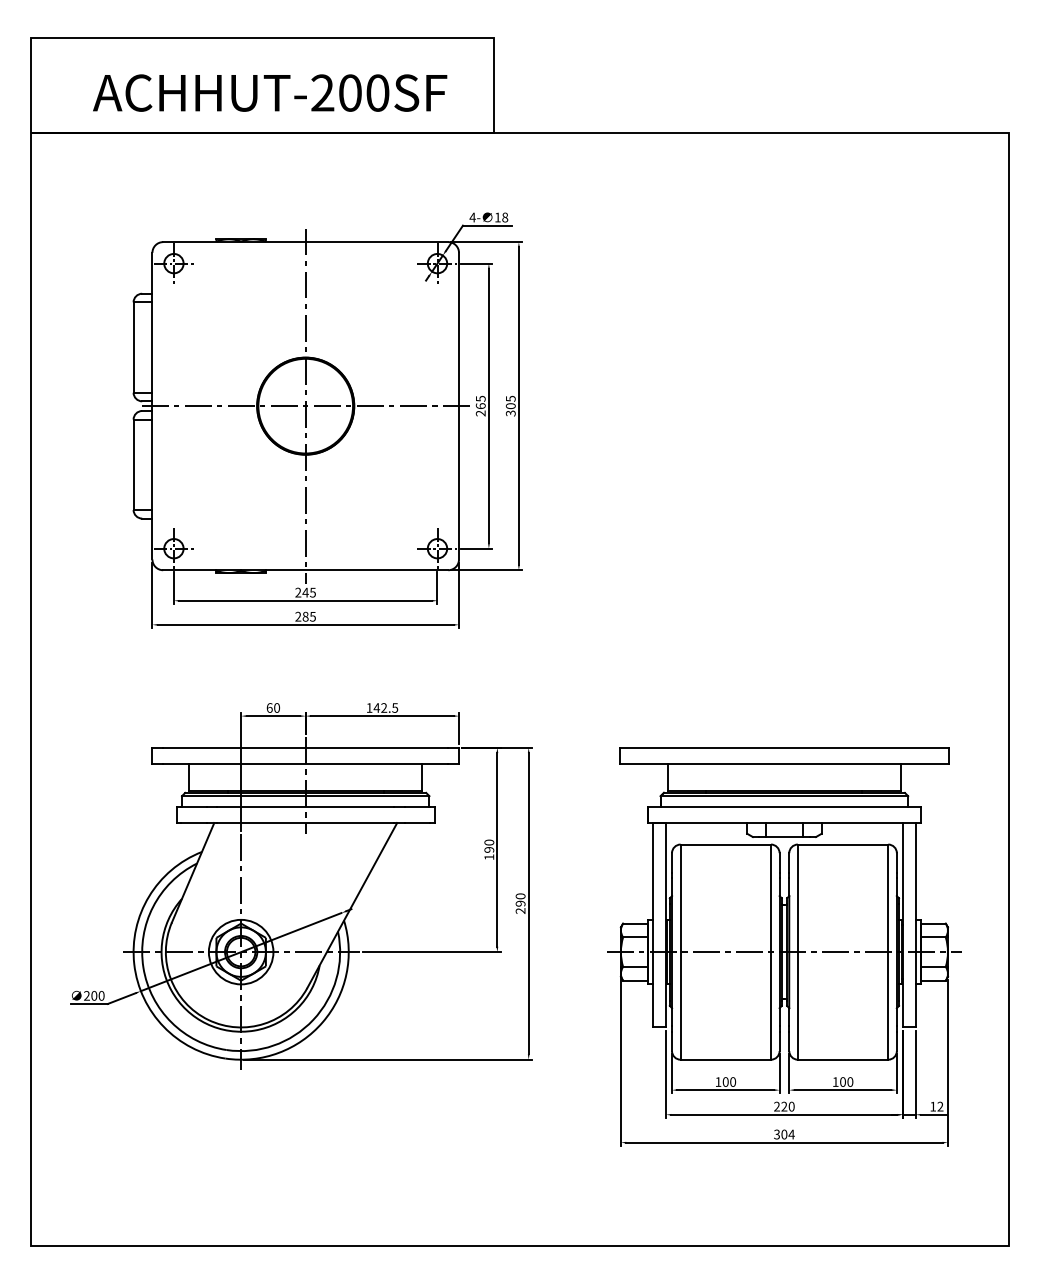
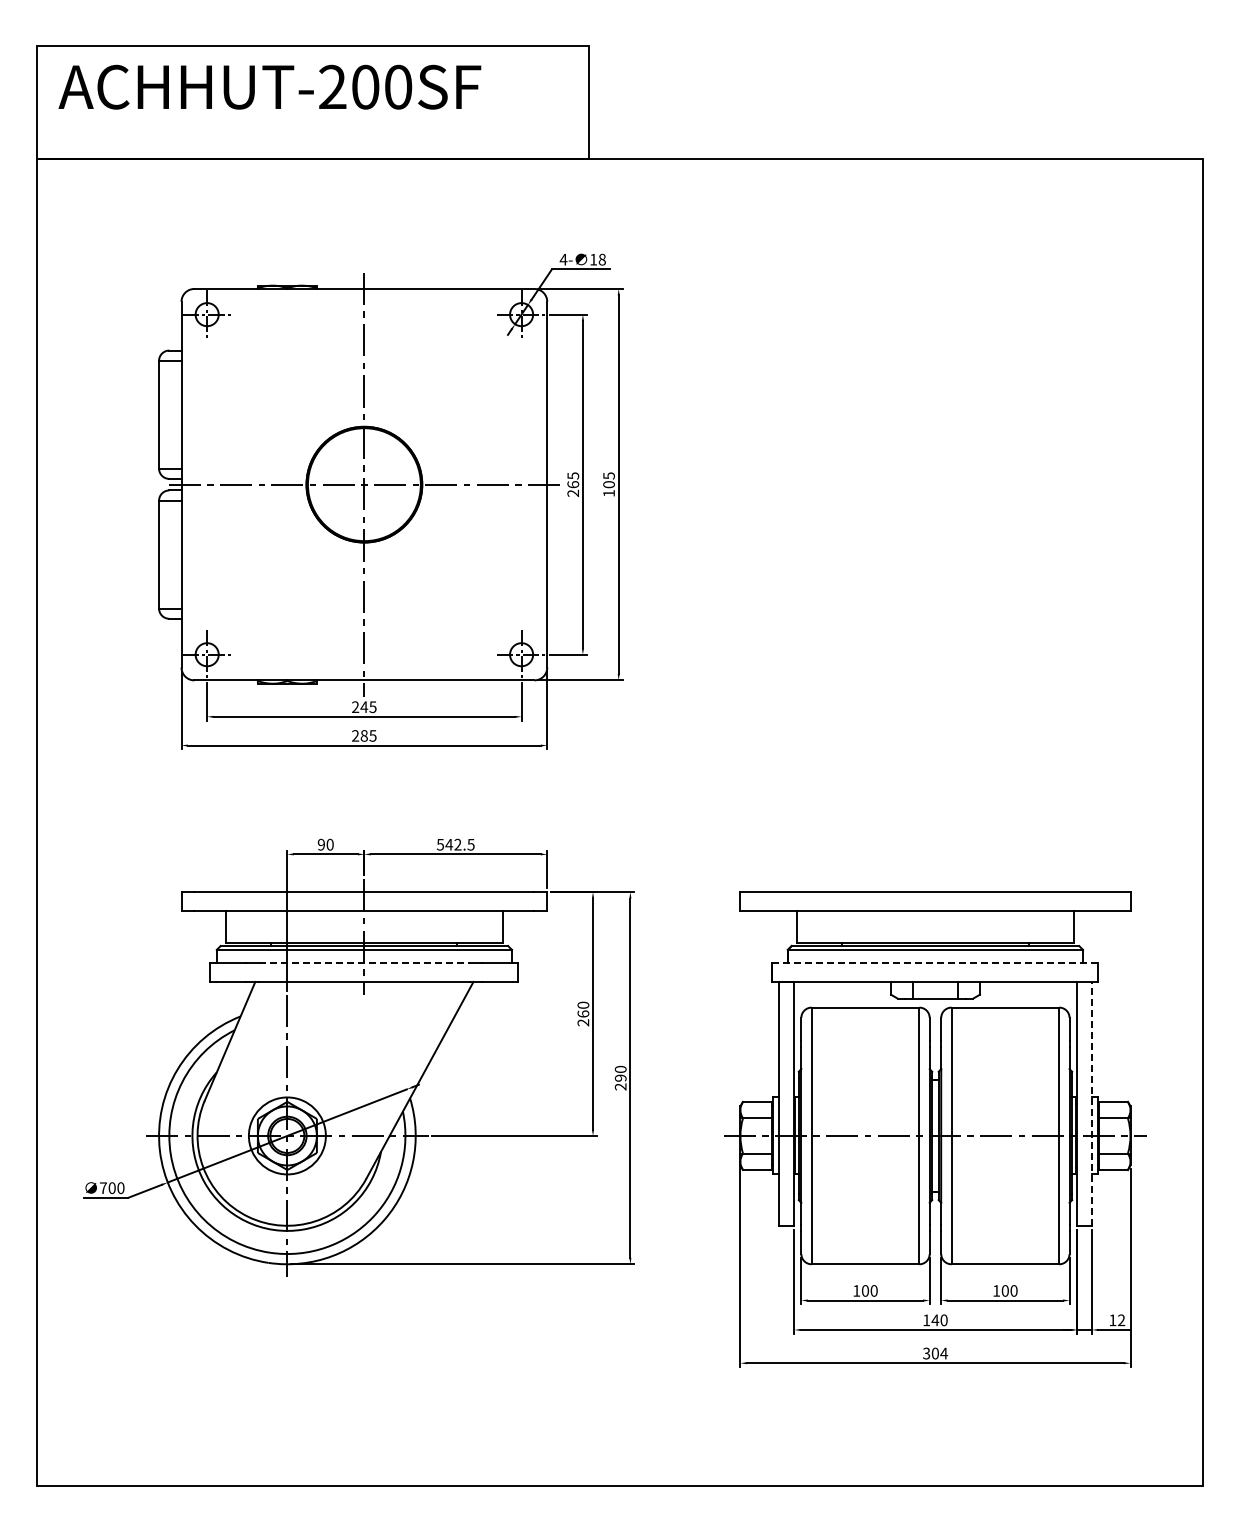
text: (269, 92) -> (269, 86), moved
text: (510, 413) -> (608, 493), 305 -> 105
text: (269, 707) -> (321, 844), 60 -> 90
text: (368, 707) -> (439, 844), 142.5 -> 542.5
line: (305, 806) -> (364, 962), solid -> dashed
line: (784, 806) -> (935, 962), solid -> dashed
text: (489, 853) -> (583, 1018), 190 -> 260
line: (916, 924) -> (1092, 1103), solid -> dashed
text: (86, 995) -> (102, 1187), 200 -> 700
text: (781, 1106) -> (931, 1320), 220 -> 140

